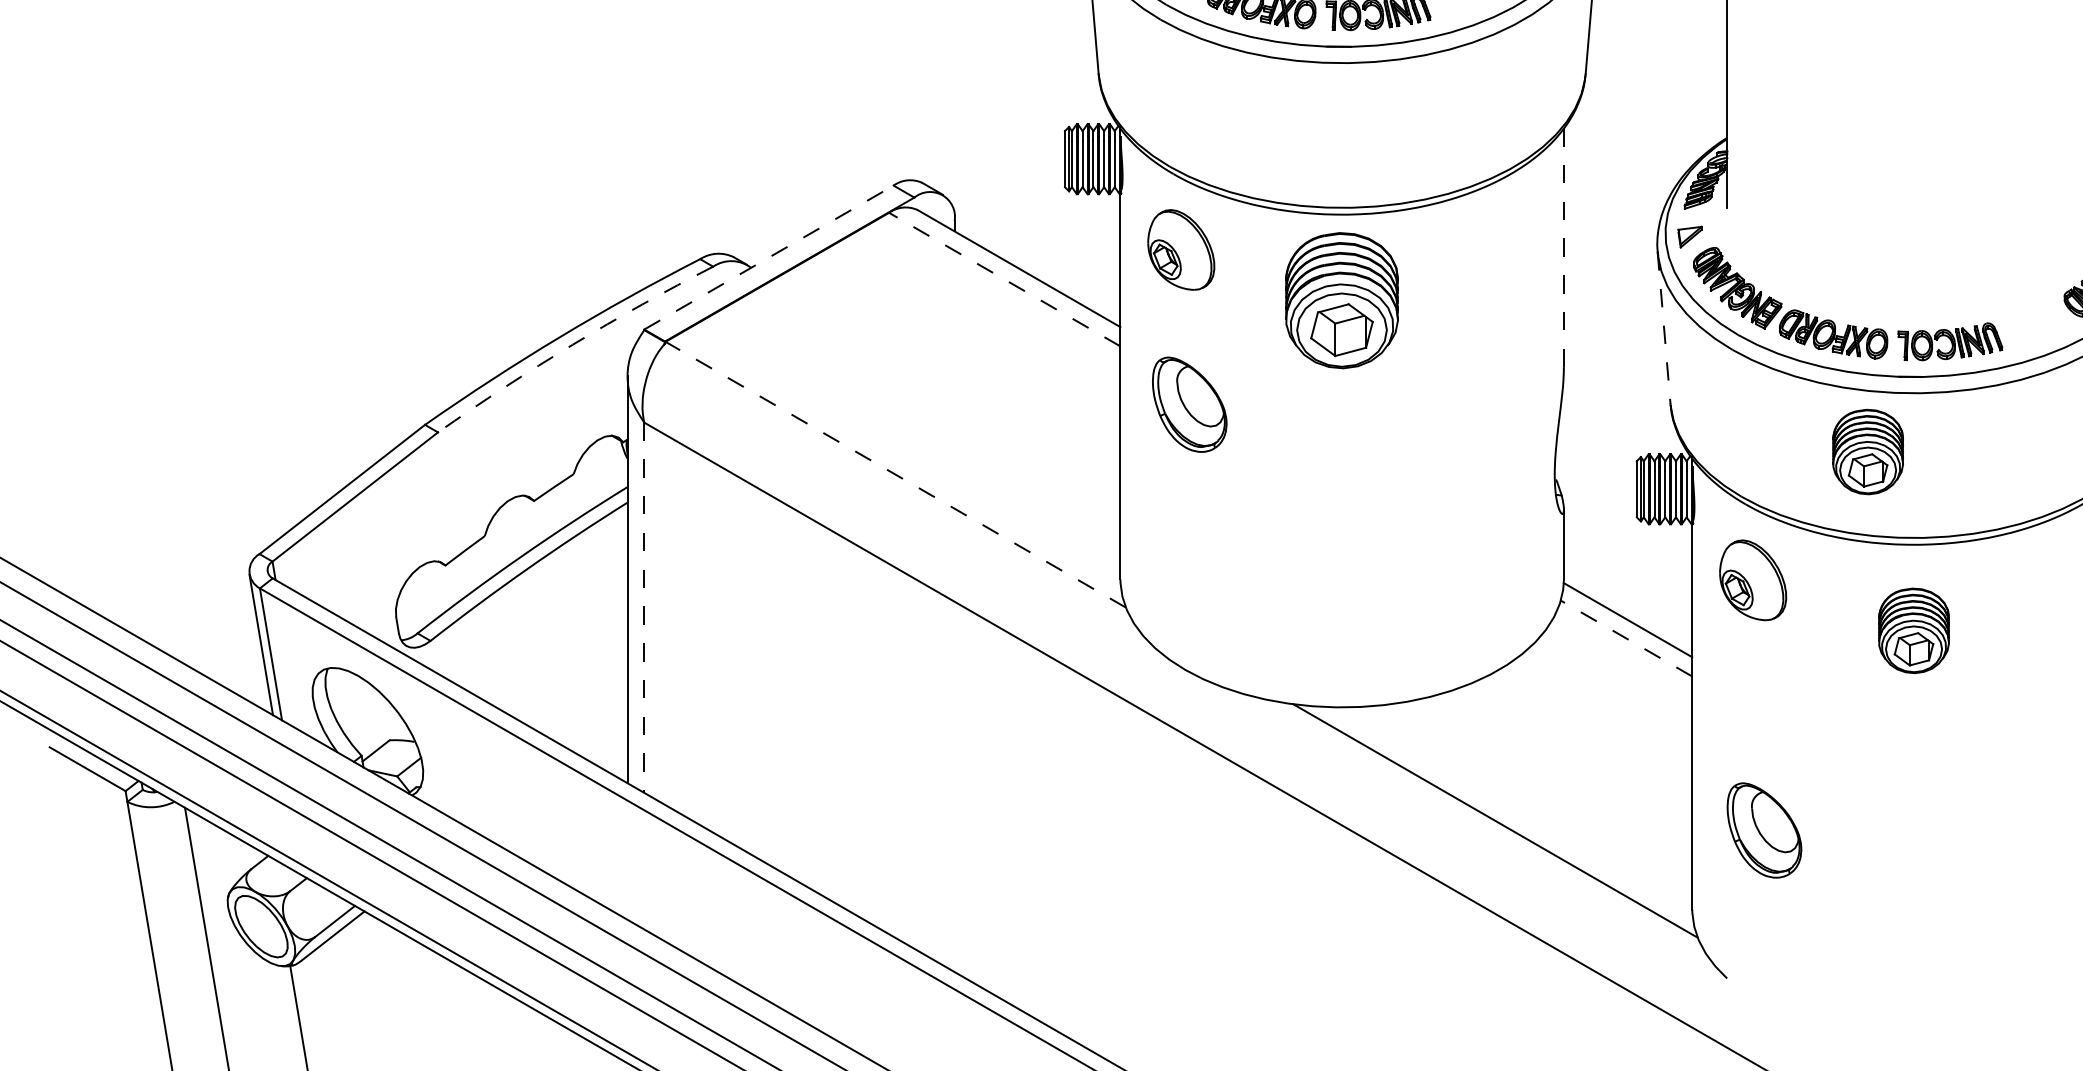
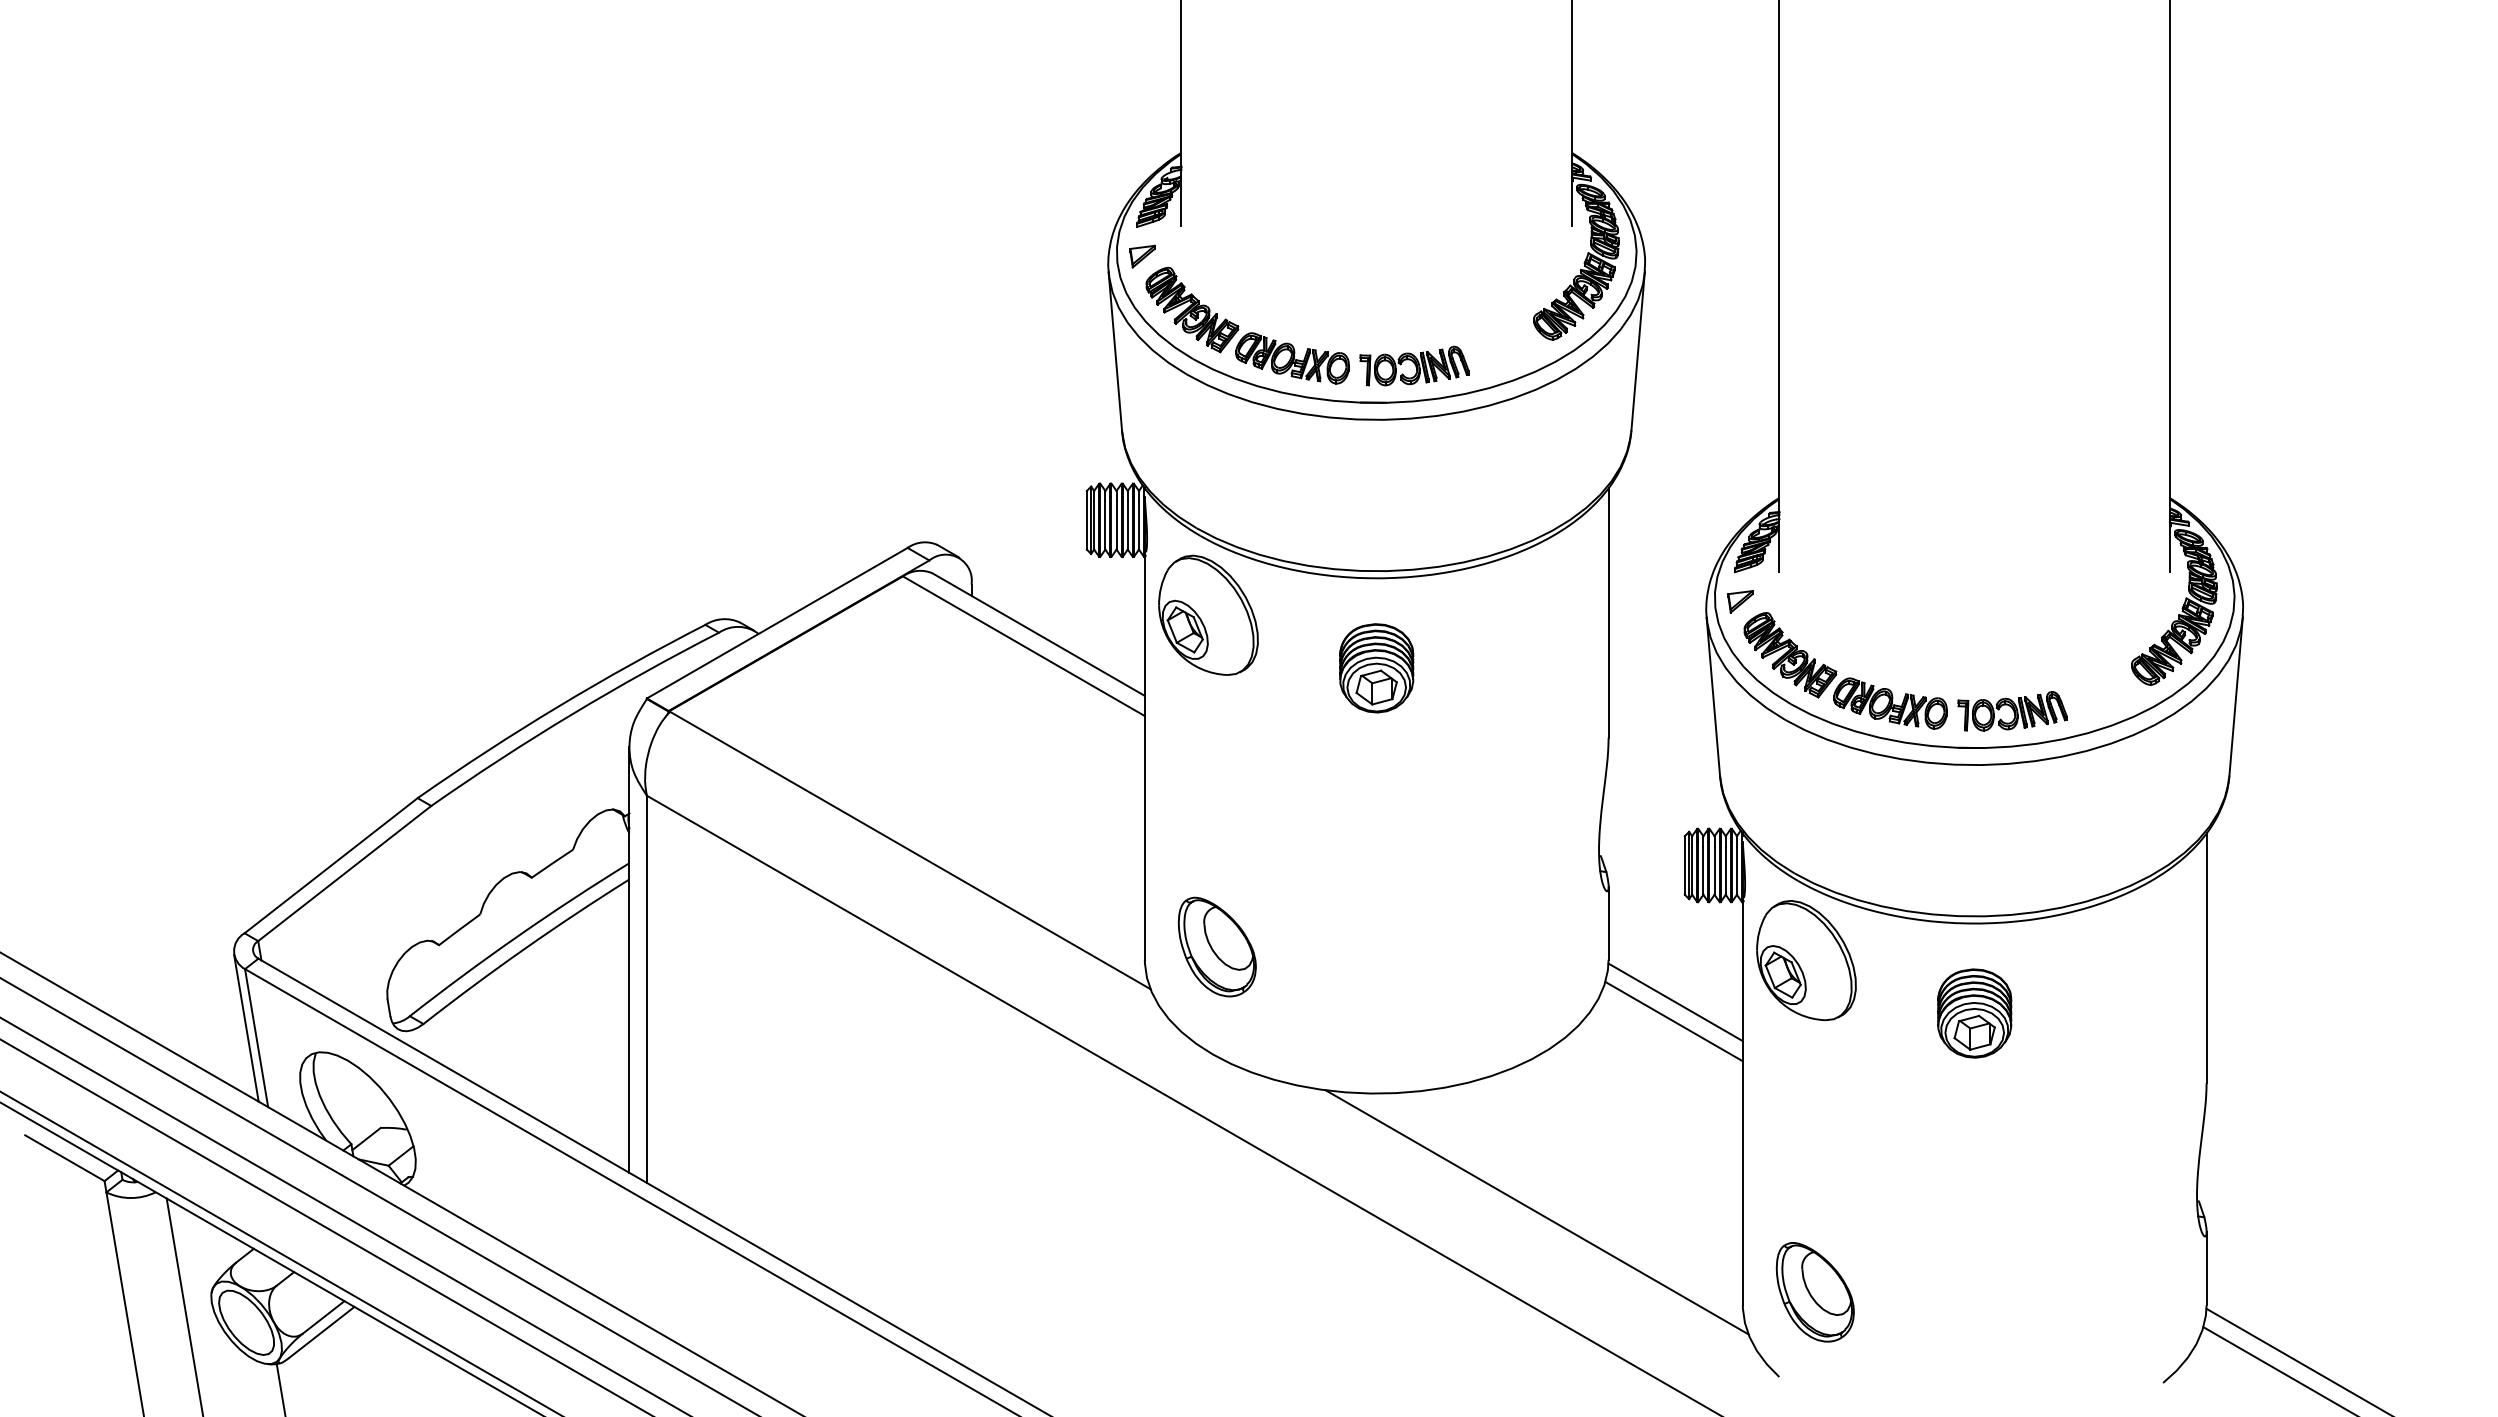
line: (1563, 247) -> (1608, 612), dashed -> solid
part: (1181, 249) -> (1208, 614), size x1.43
line: (769, 257) -> (777, 623), dashed -> solid
line: (1004, 279) -> (1023, 646), dashed -> solid
part: (1341, 300) -> (1376, 668), size x0.62
line: (1664, 328) -> (1713, 697), dashed -> solid
arc: (573, 344) -> (572, 714), dashed -> solid
part: (1188, 404) -> (1216, 946), moved
part: (1867, 452) -> (1926, 826), removed
line: (896, 474) -> (910, 850), dashed -> solid
part: (1753, 580) -> (1806, 960), size x1.43
line: (643, 607) -> (646, 989), dashed -> solid
line: (1625, 638) -> (1673, 1021), dashed -> solid
part: (1763, 830) -> (1814, 1292), moved

